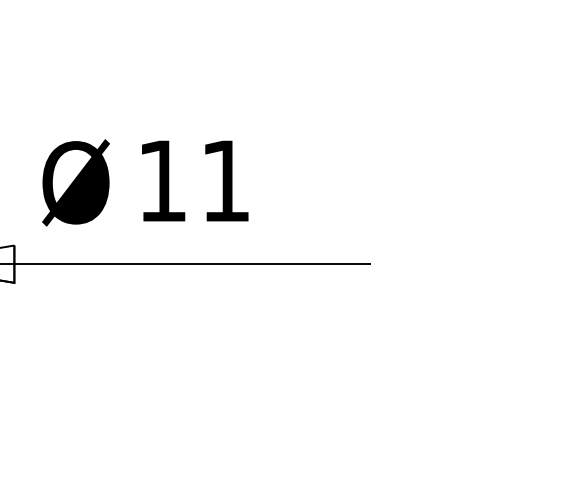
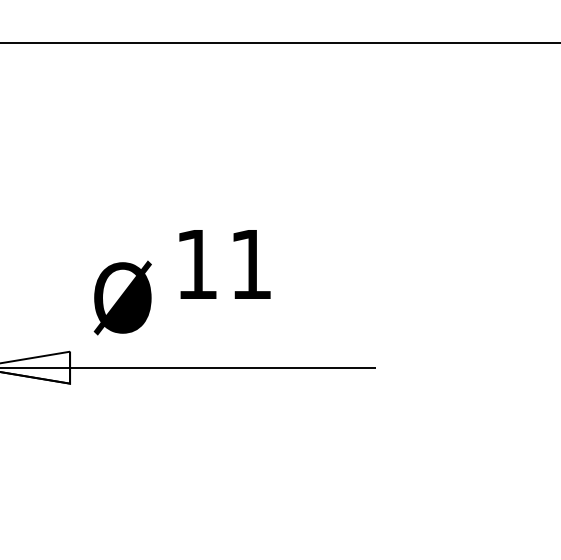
text: (194, 181) -> (224, 264), moved

